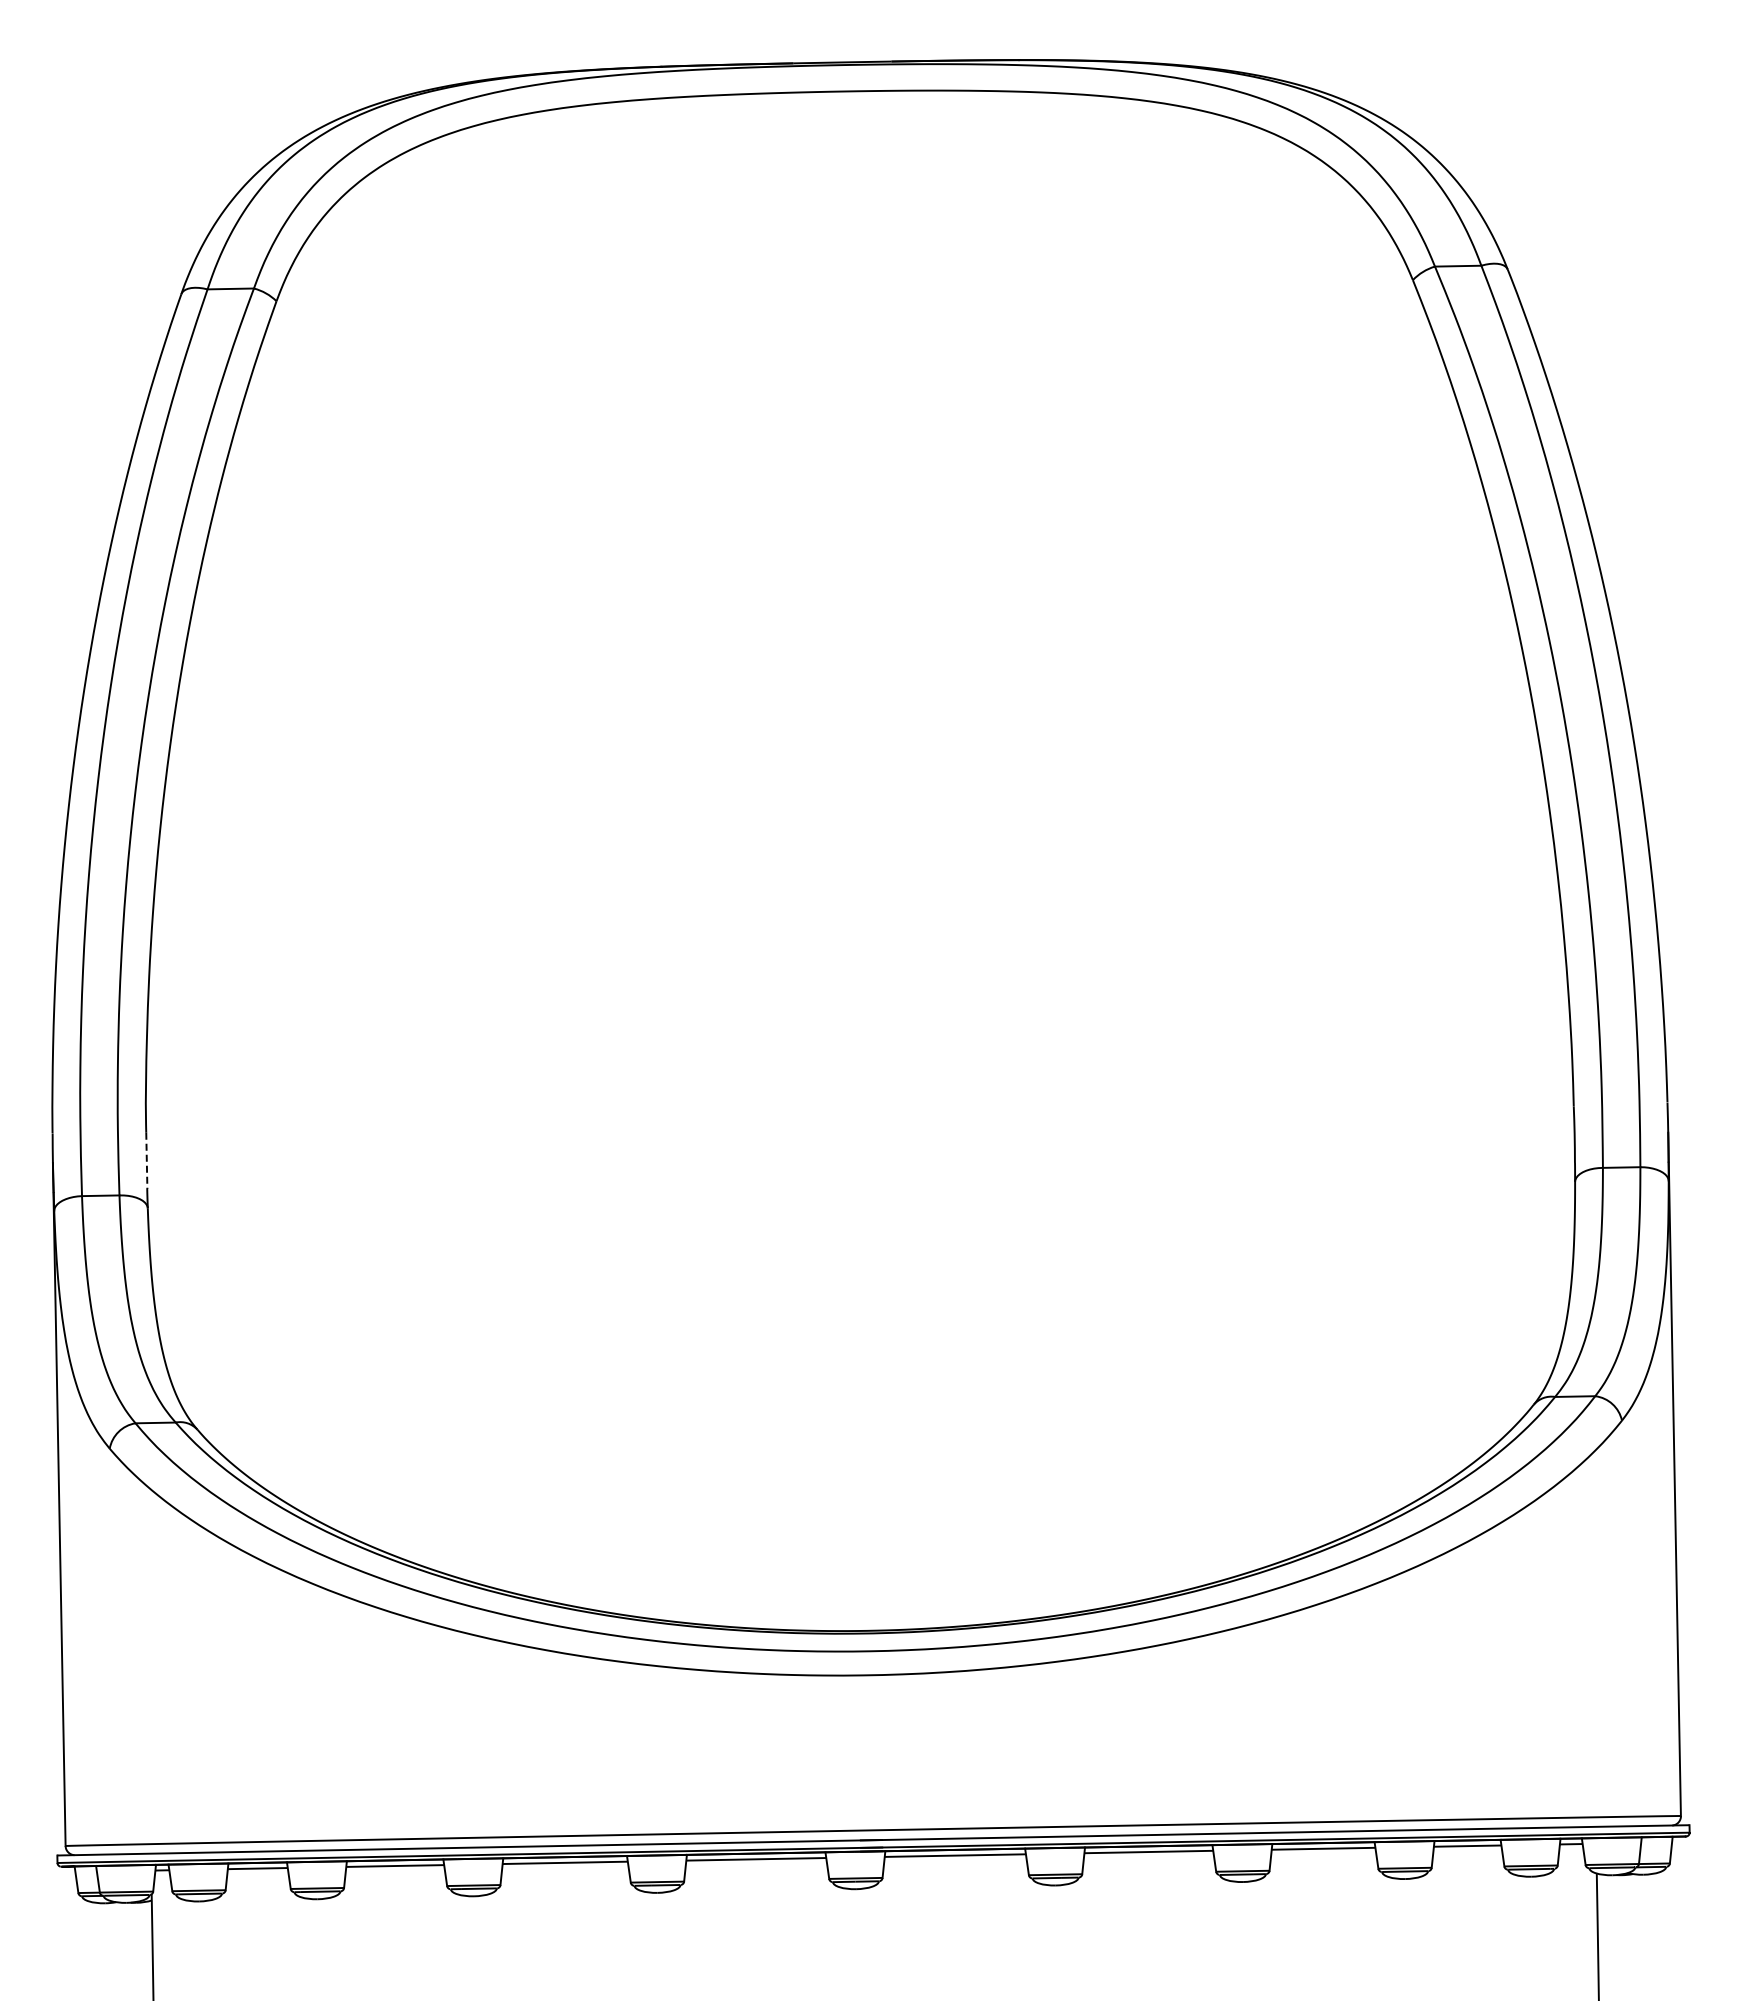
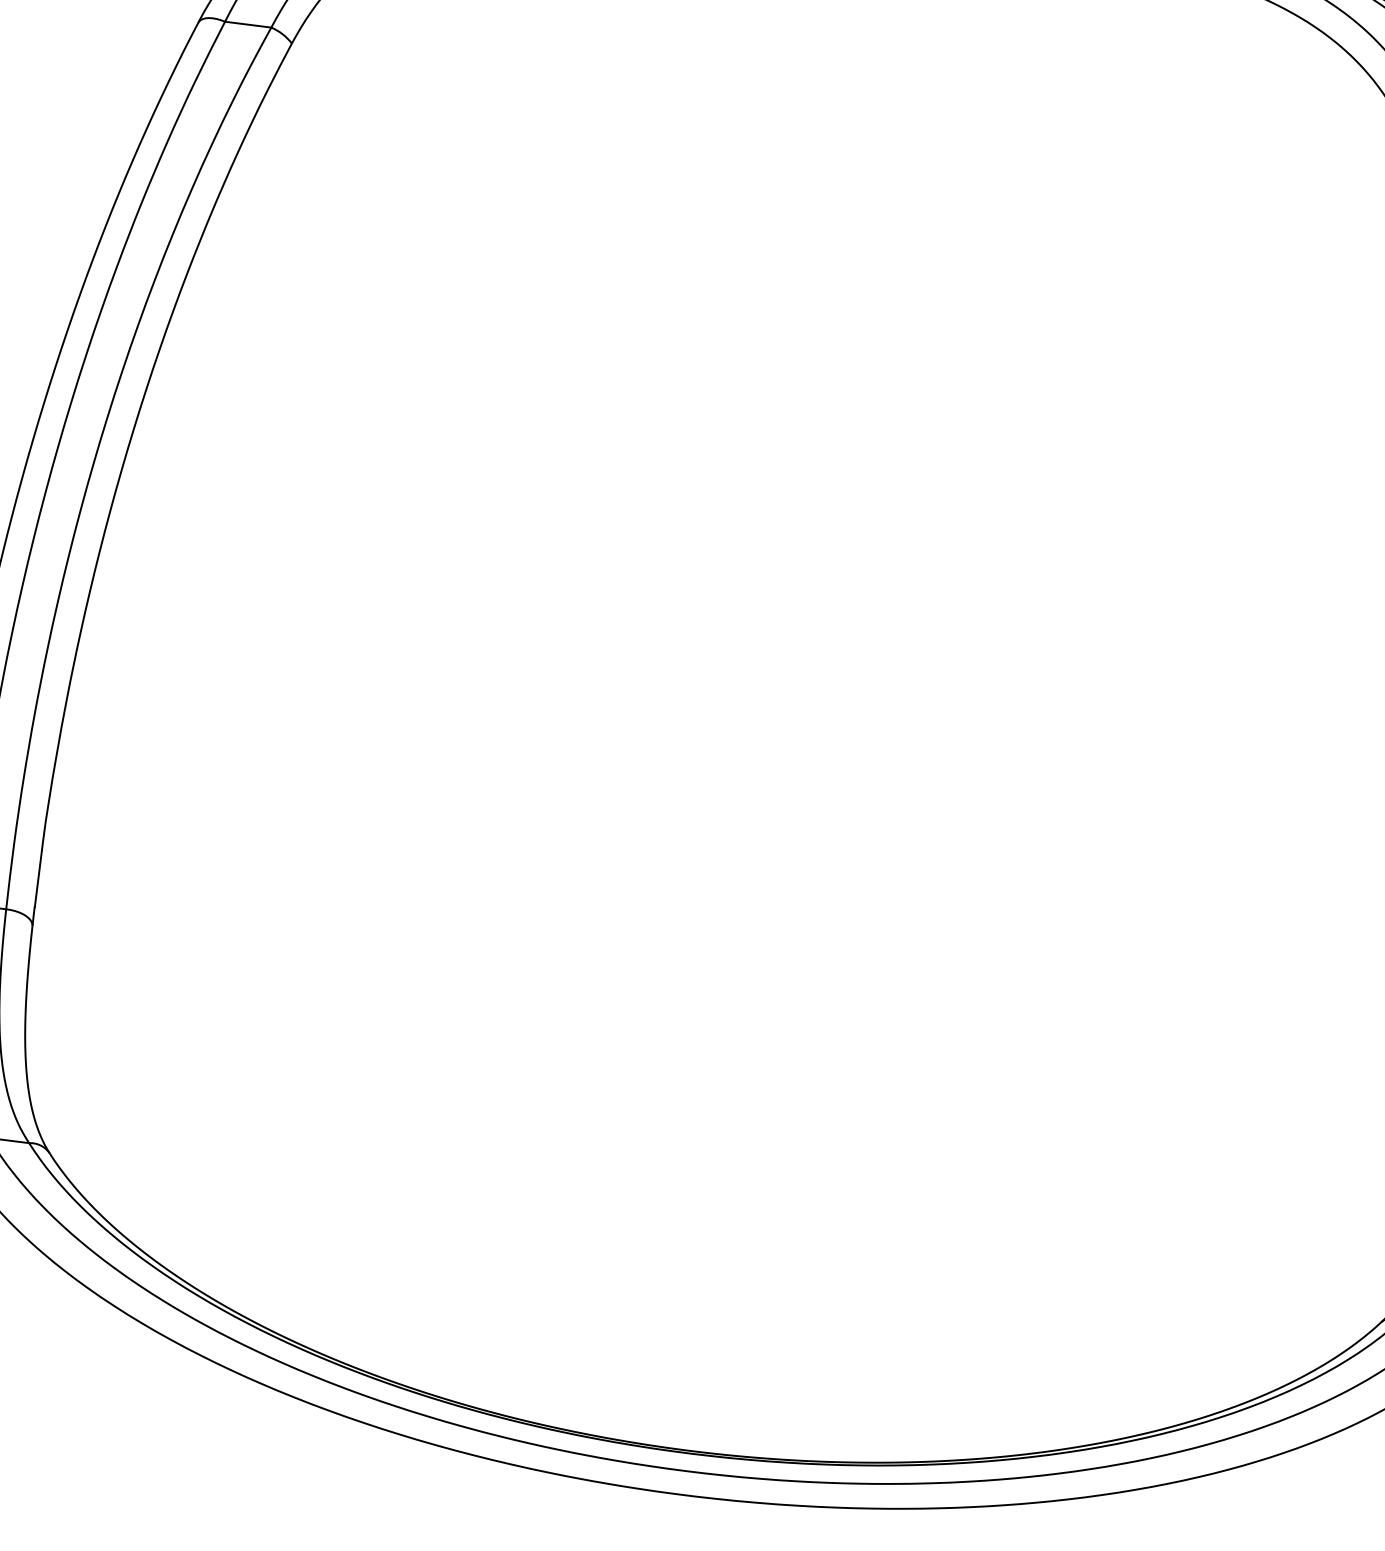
line: (146, 1161) -> (37, 879), dashed -> solid

